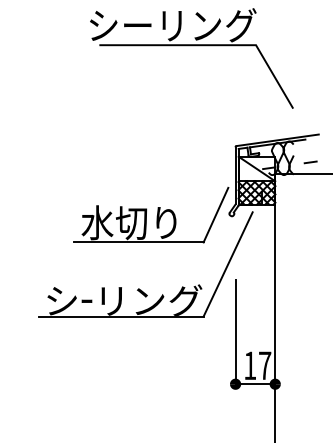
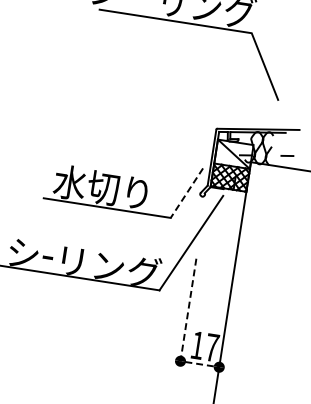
line: (215, 215) -> (186, 193), solid -> dashed
line: (235, 352) -> (185, 330), solid -> dashed

